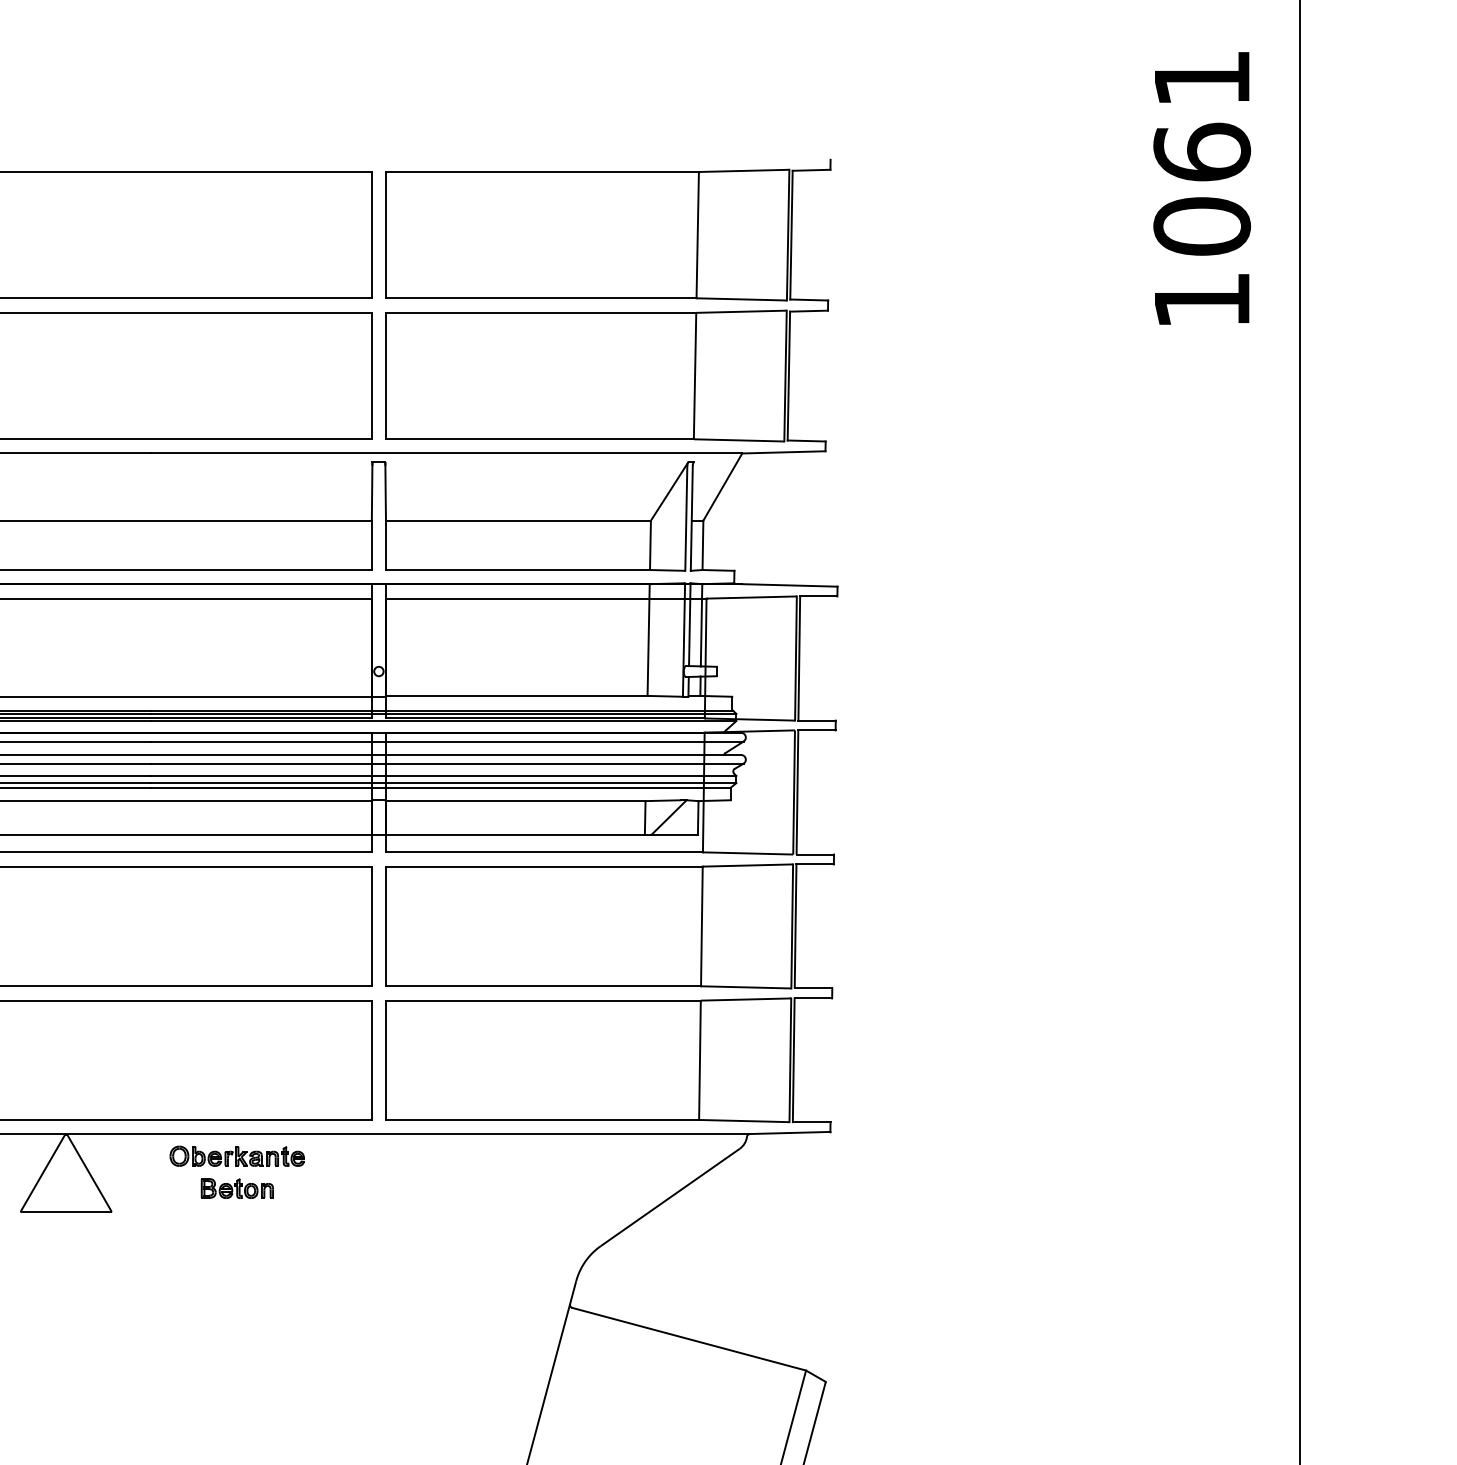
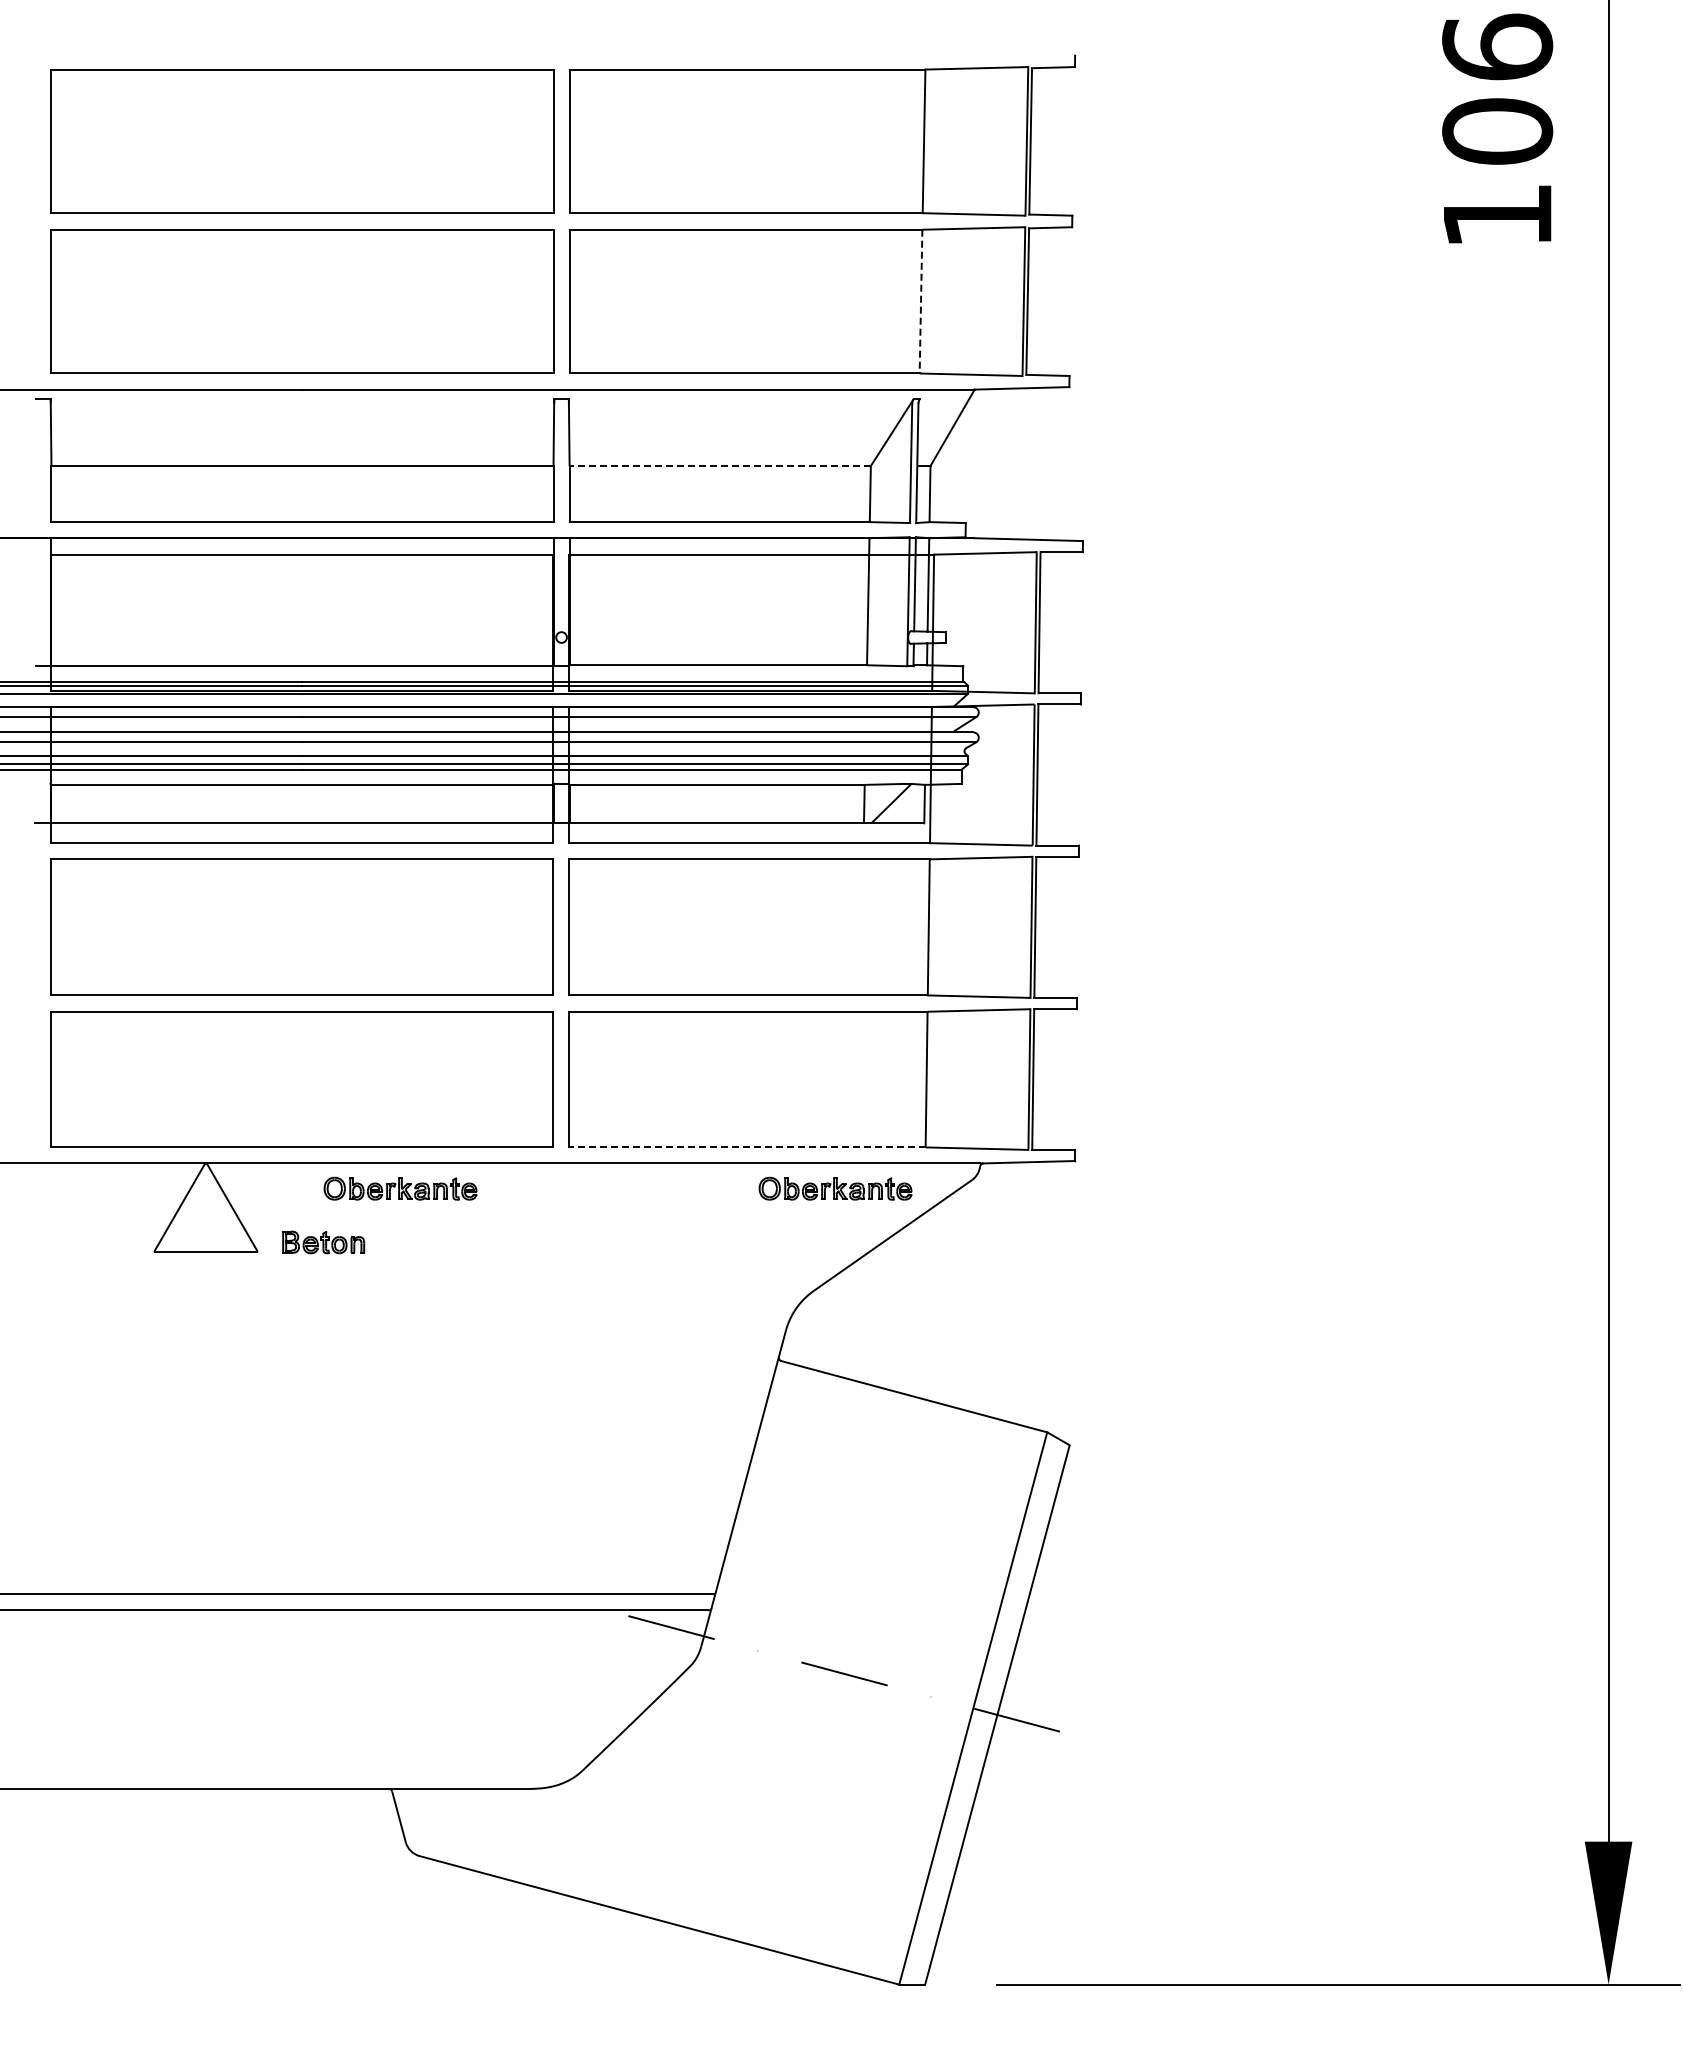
line: (695, 375) -> (921, 301), solid -> dashed
line: (518, 521) -> (720, 466), solid -> dashed
line: (541, 1120) -> (746, 1147), solid -> dashed
part: (619, 1156) -> (835, 1188), added
part: (237, 1188) -> (323, 1242), moved

